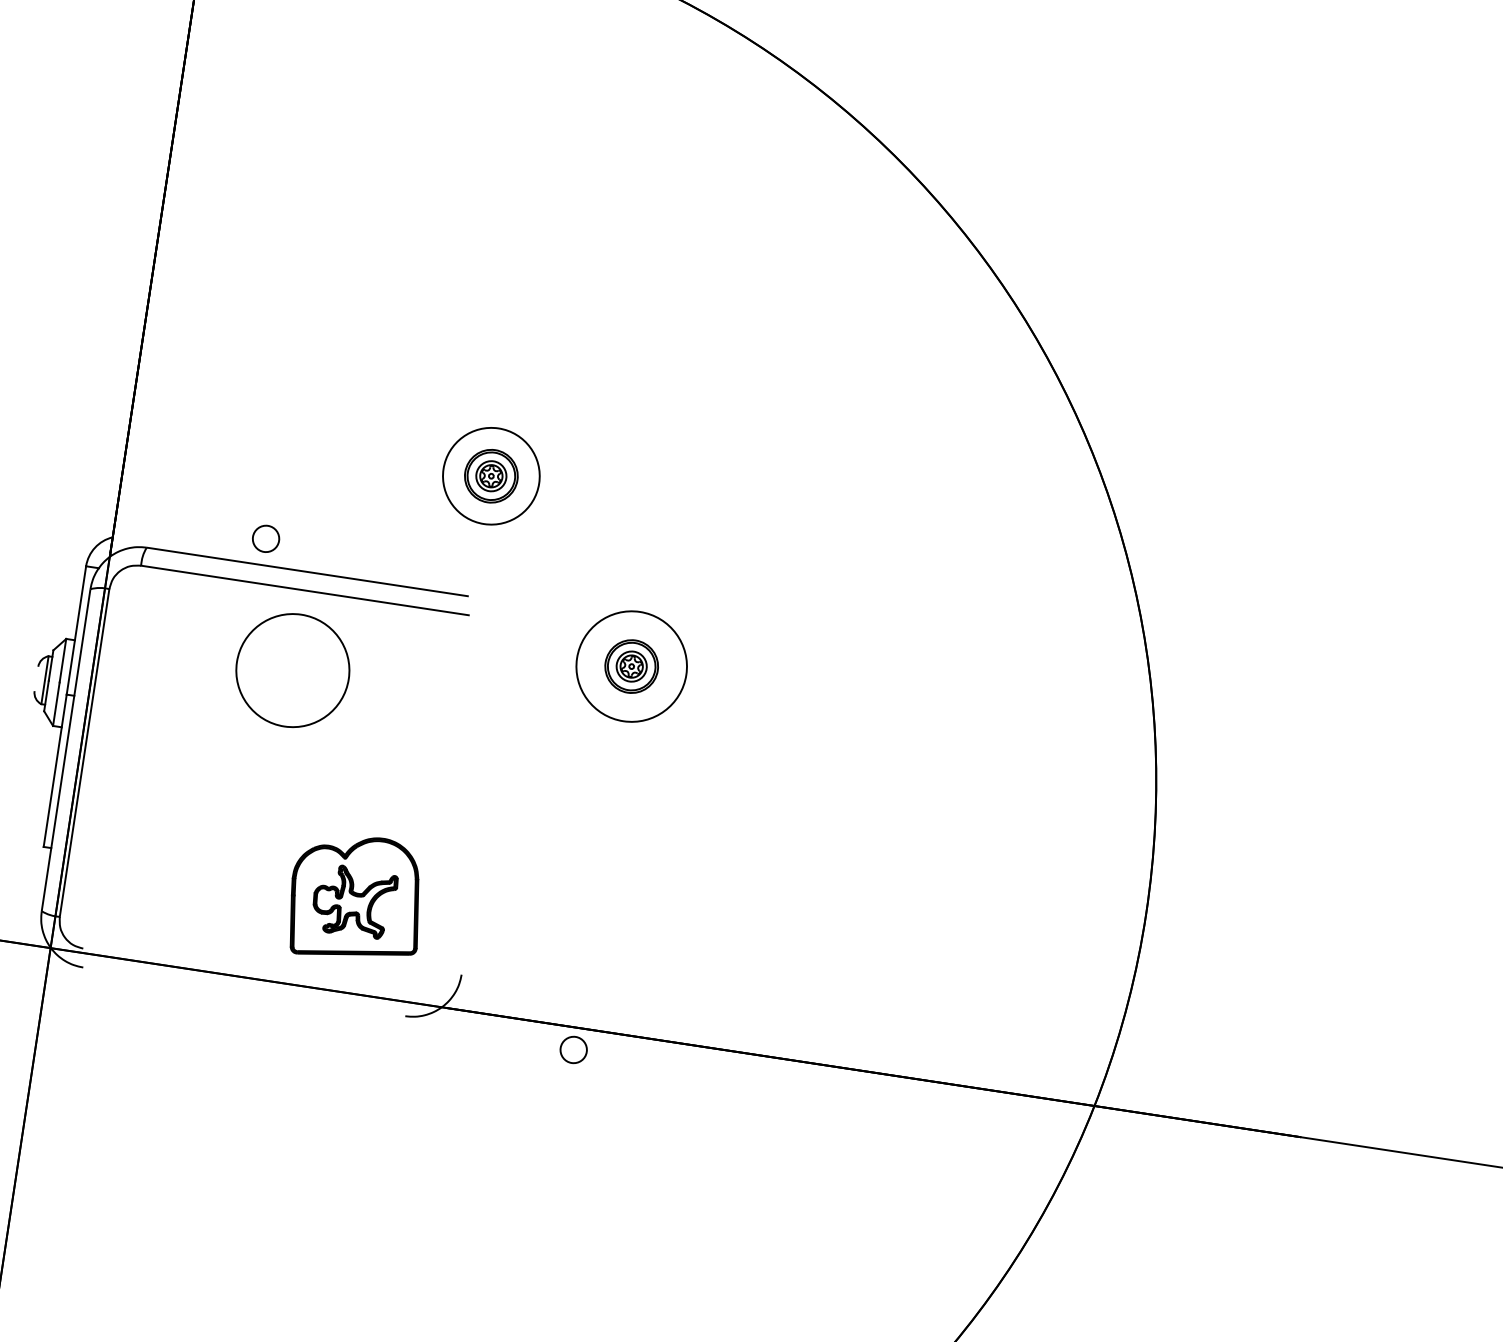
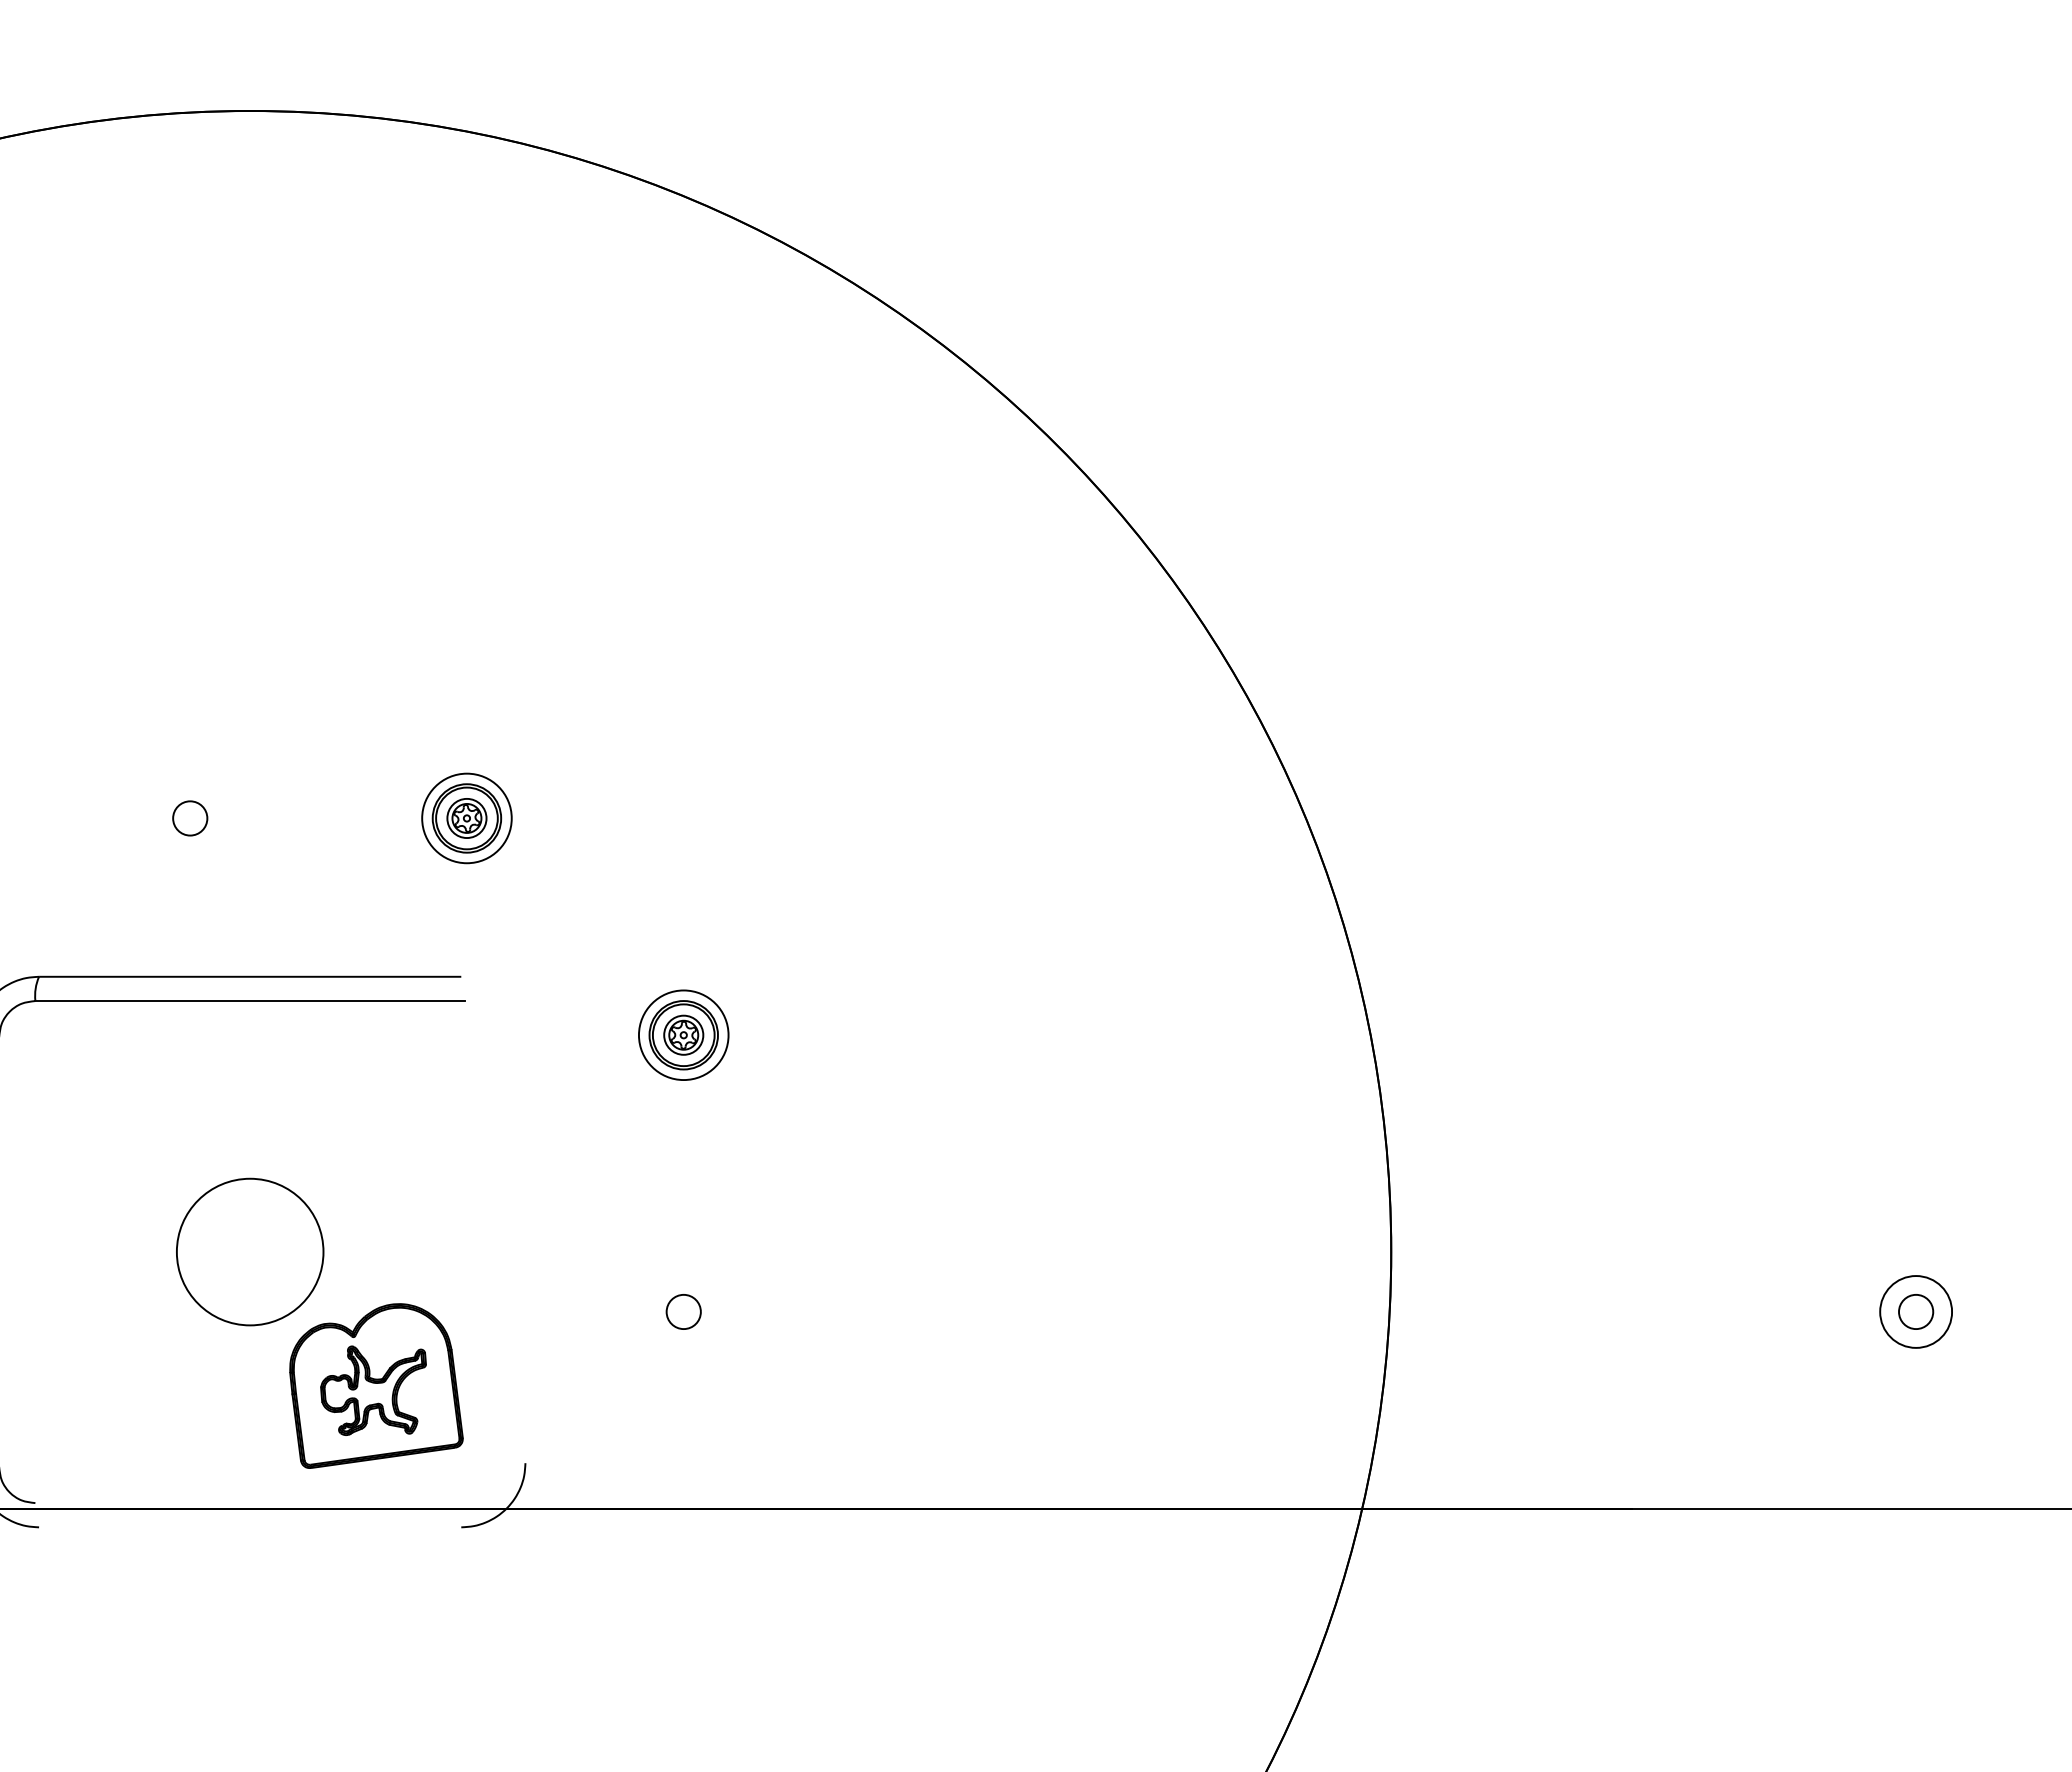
circle: (491, 476) -> (466, 818), size x0.71
circle: (266, 538) -> (190, 818), moved
circle: (631, 666) -> (683, 1035), size x0.62
circle: (293, 670) -> (250, 1251), moved
circle: (573, 1049) -> (683, 1311), moved

